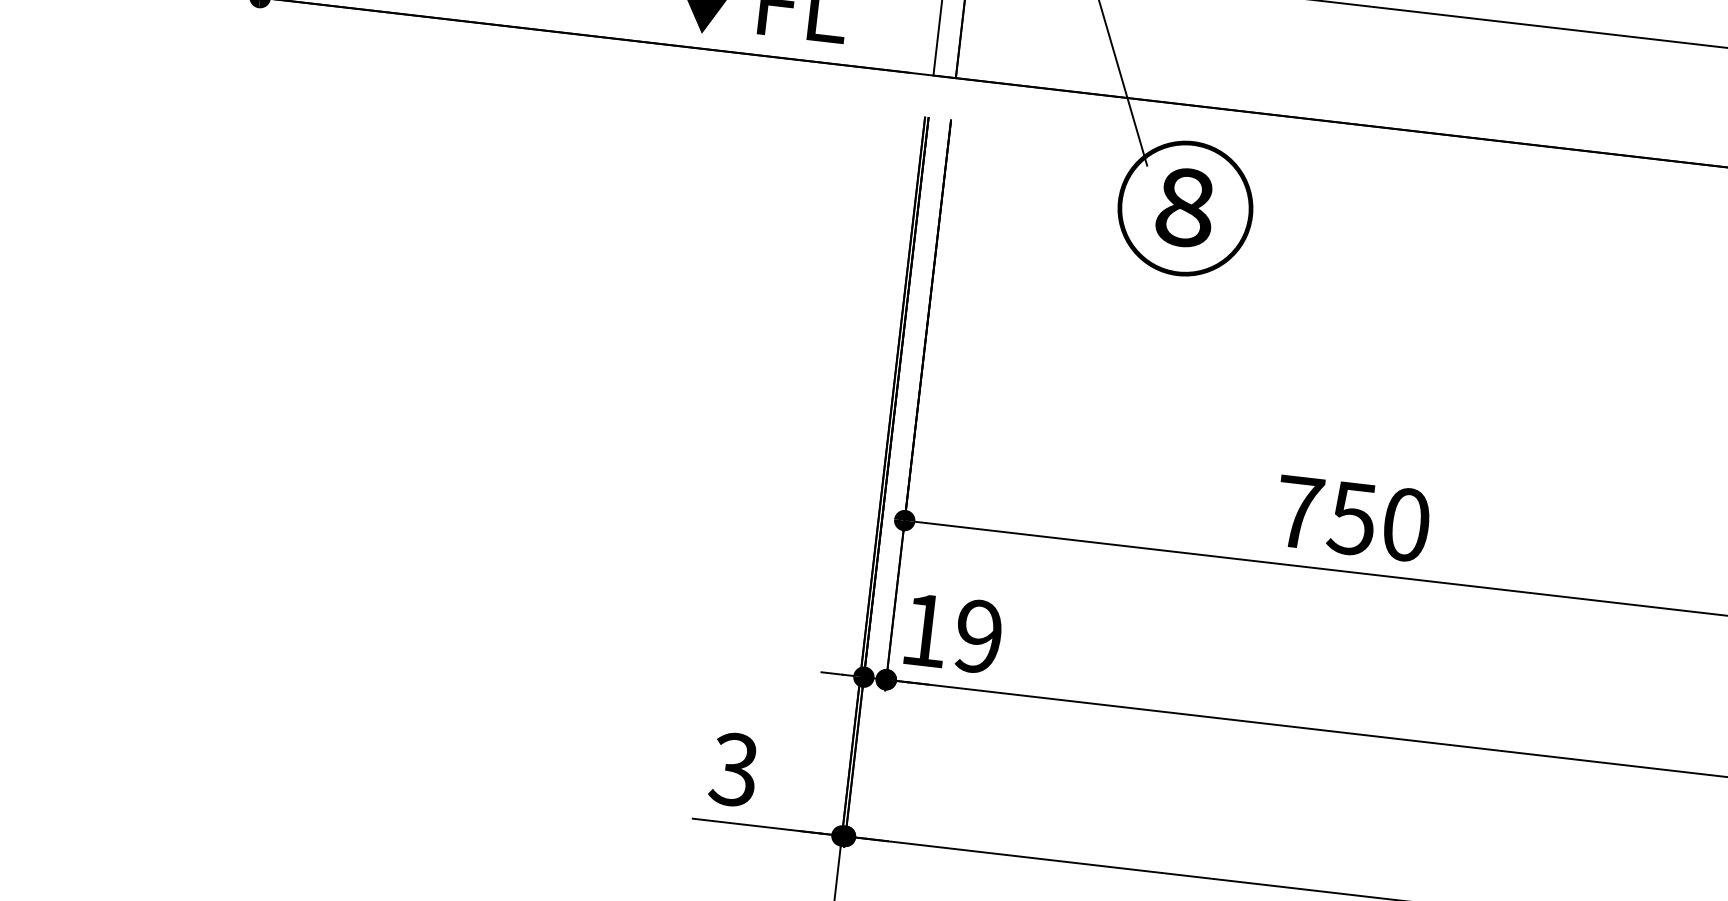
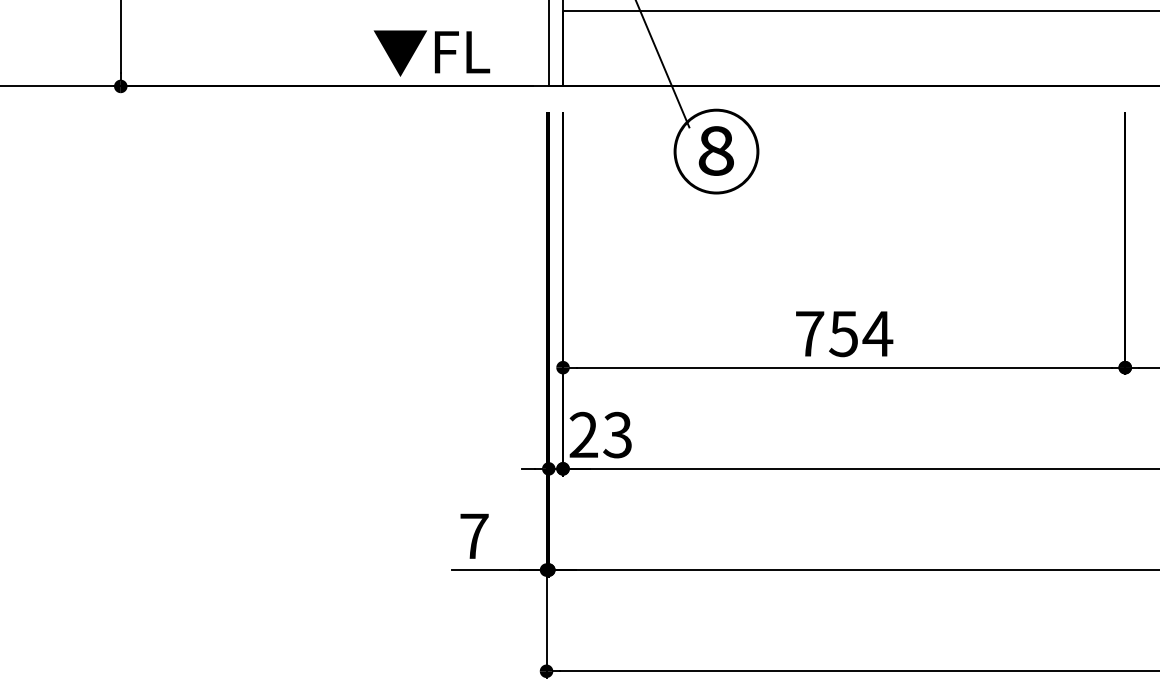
text: (1405, 524) -> (877, 333), 750 -> 754
text: (951, 632) -> (600, 434), 19 -> 23
text: (733, 769) -> (473, 536), 3 -> 7

